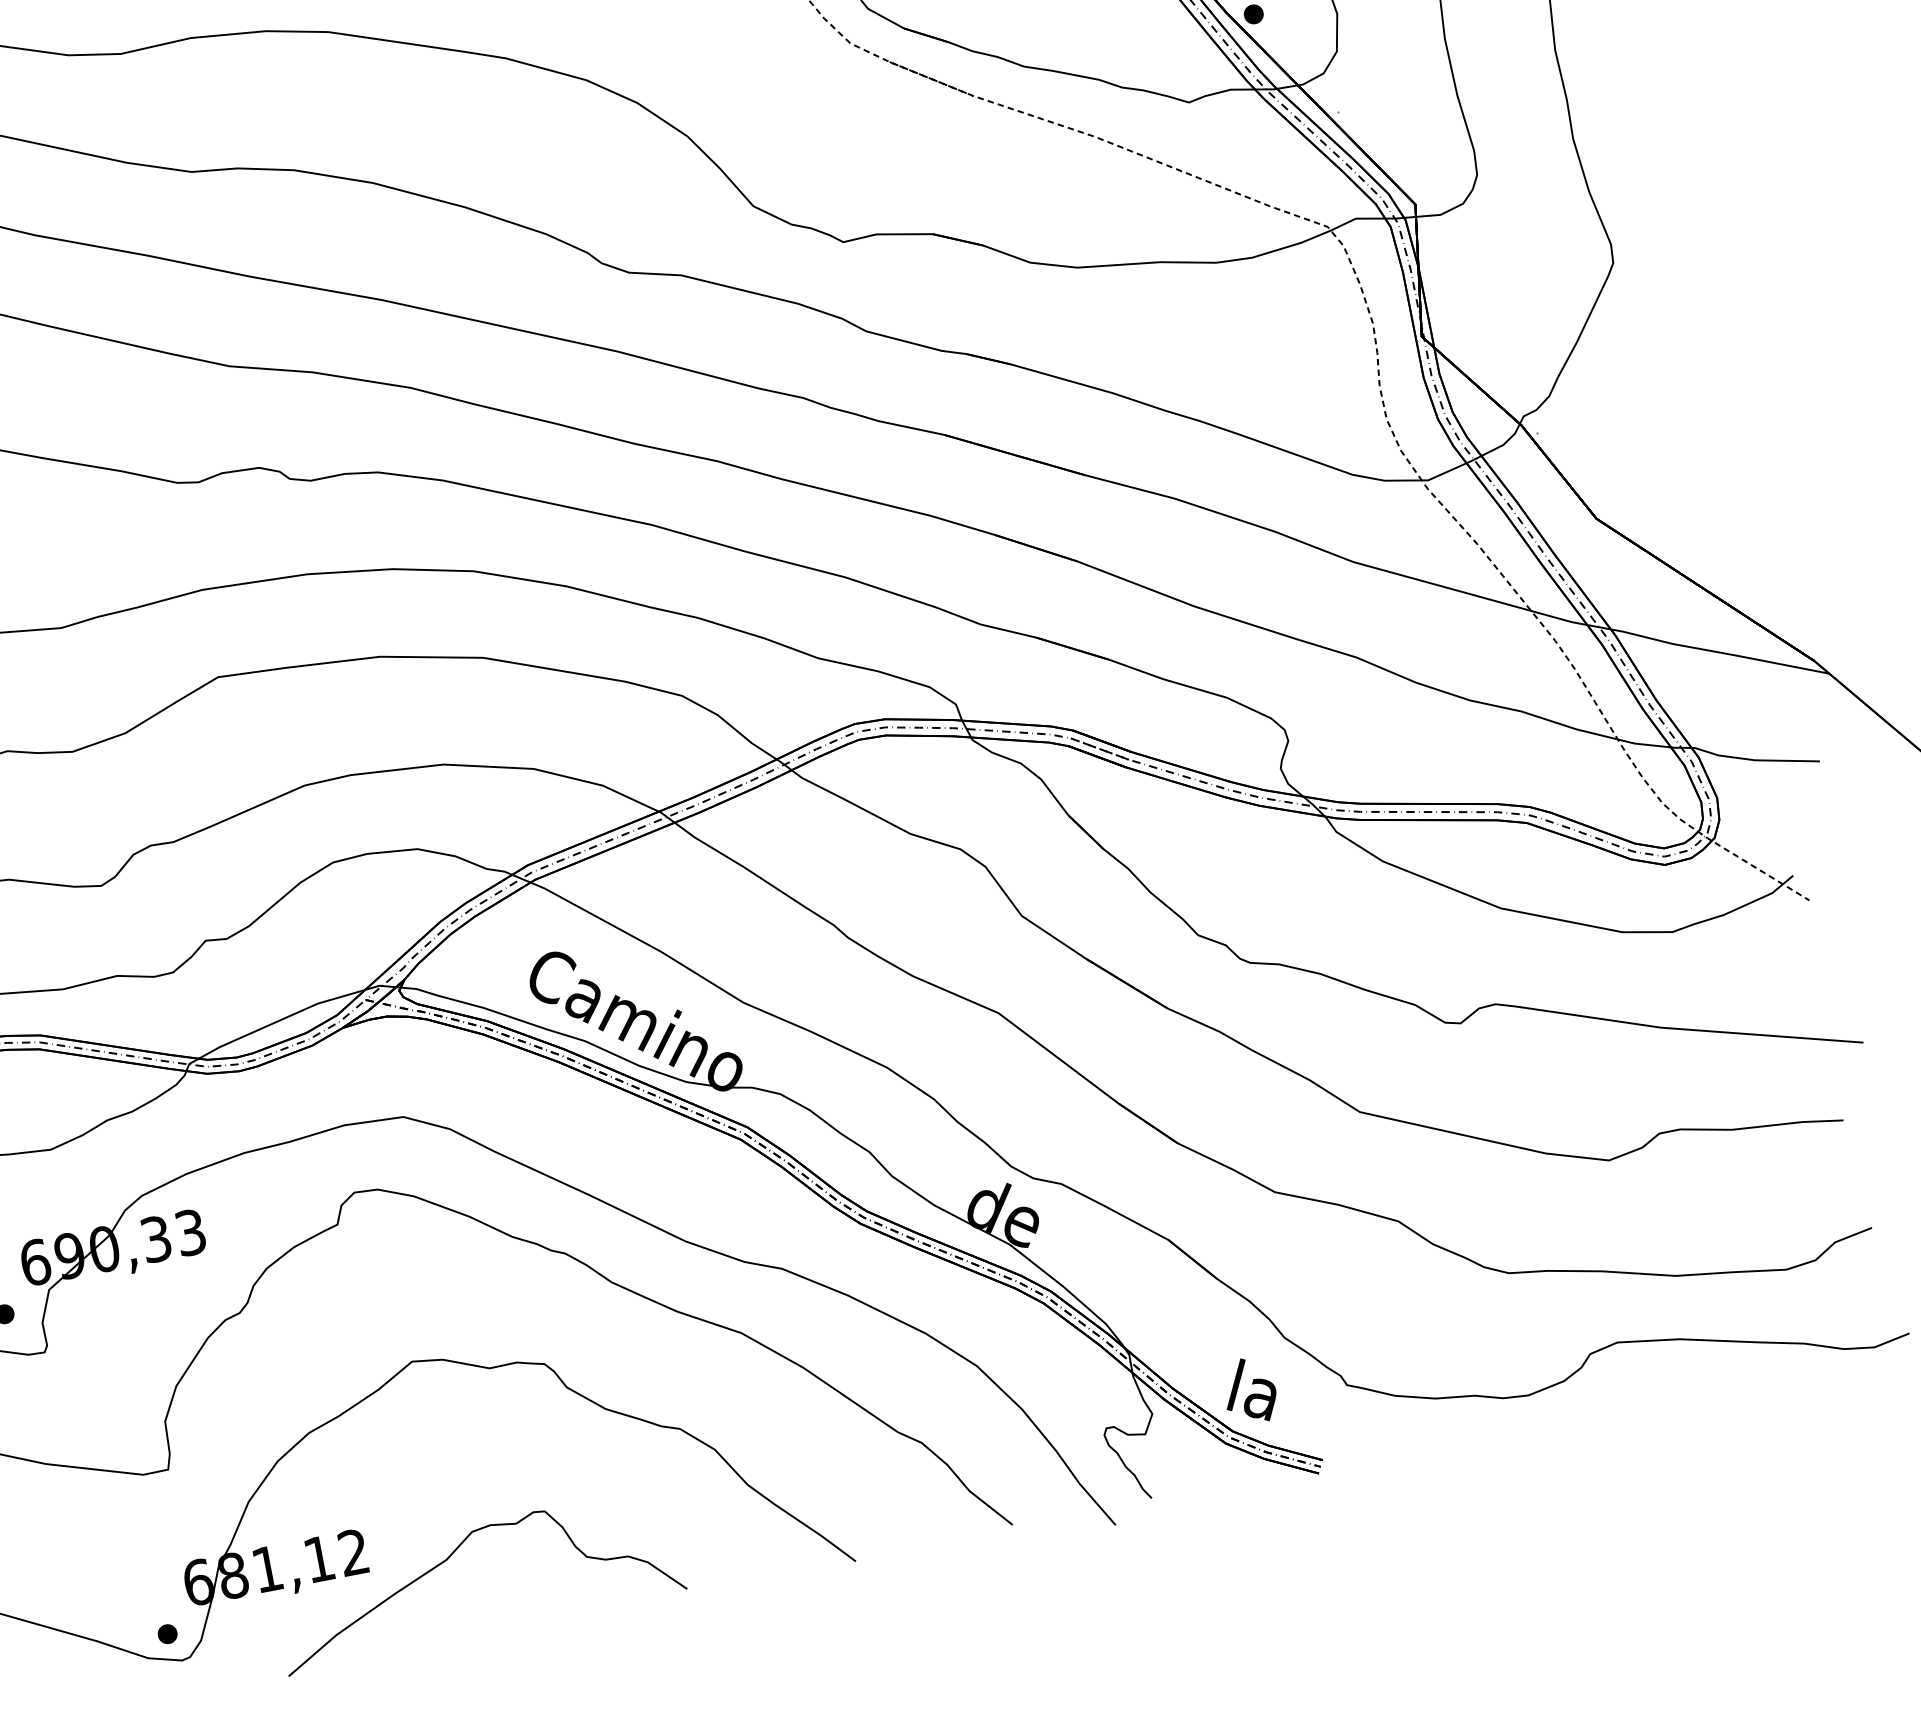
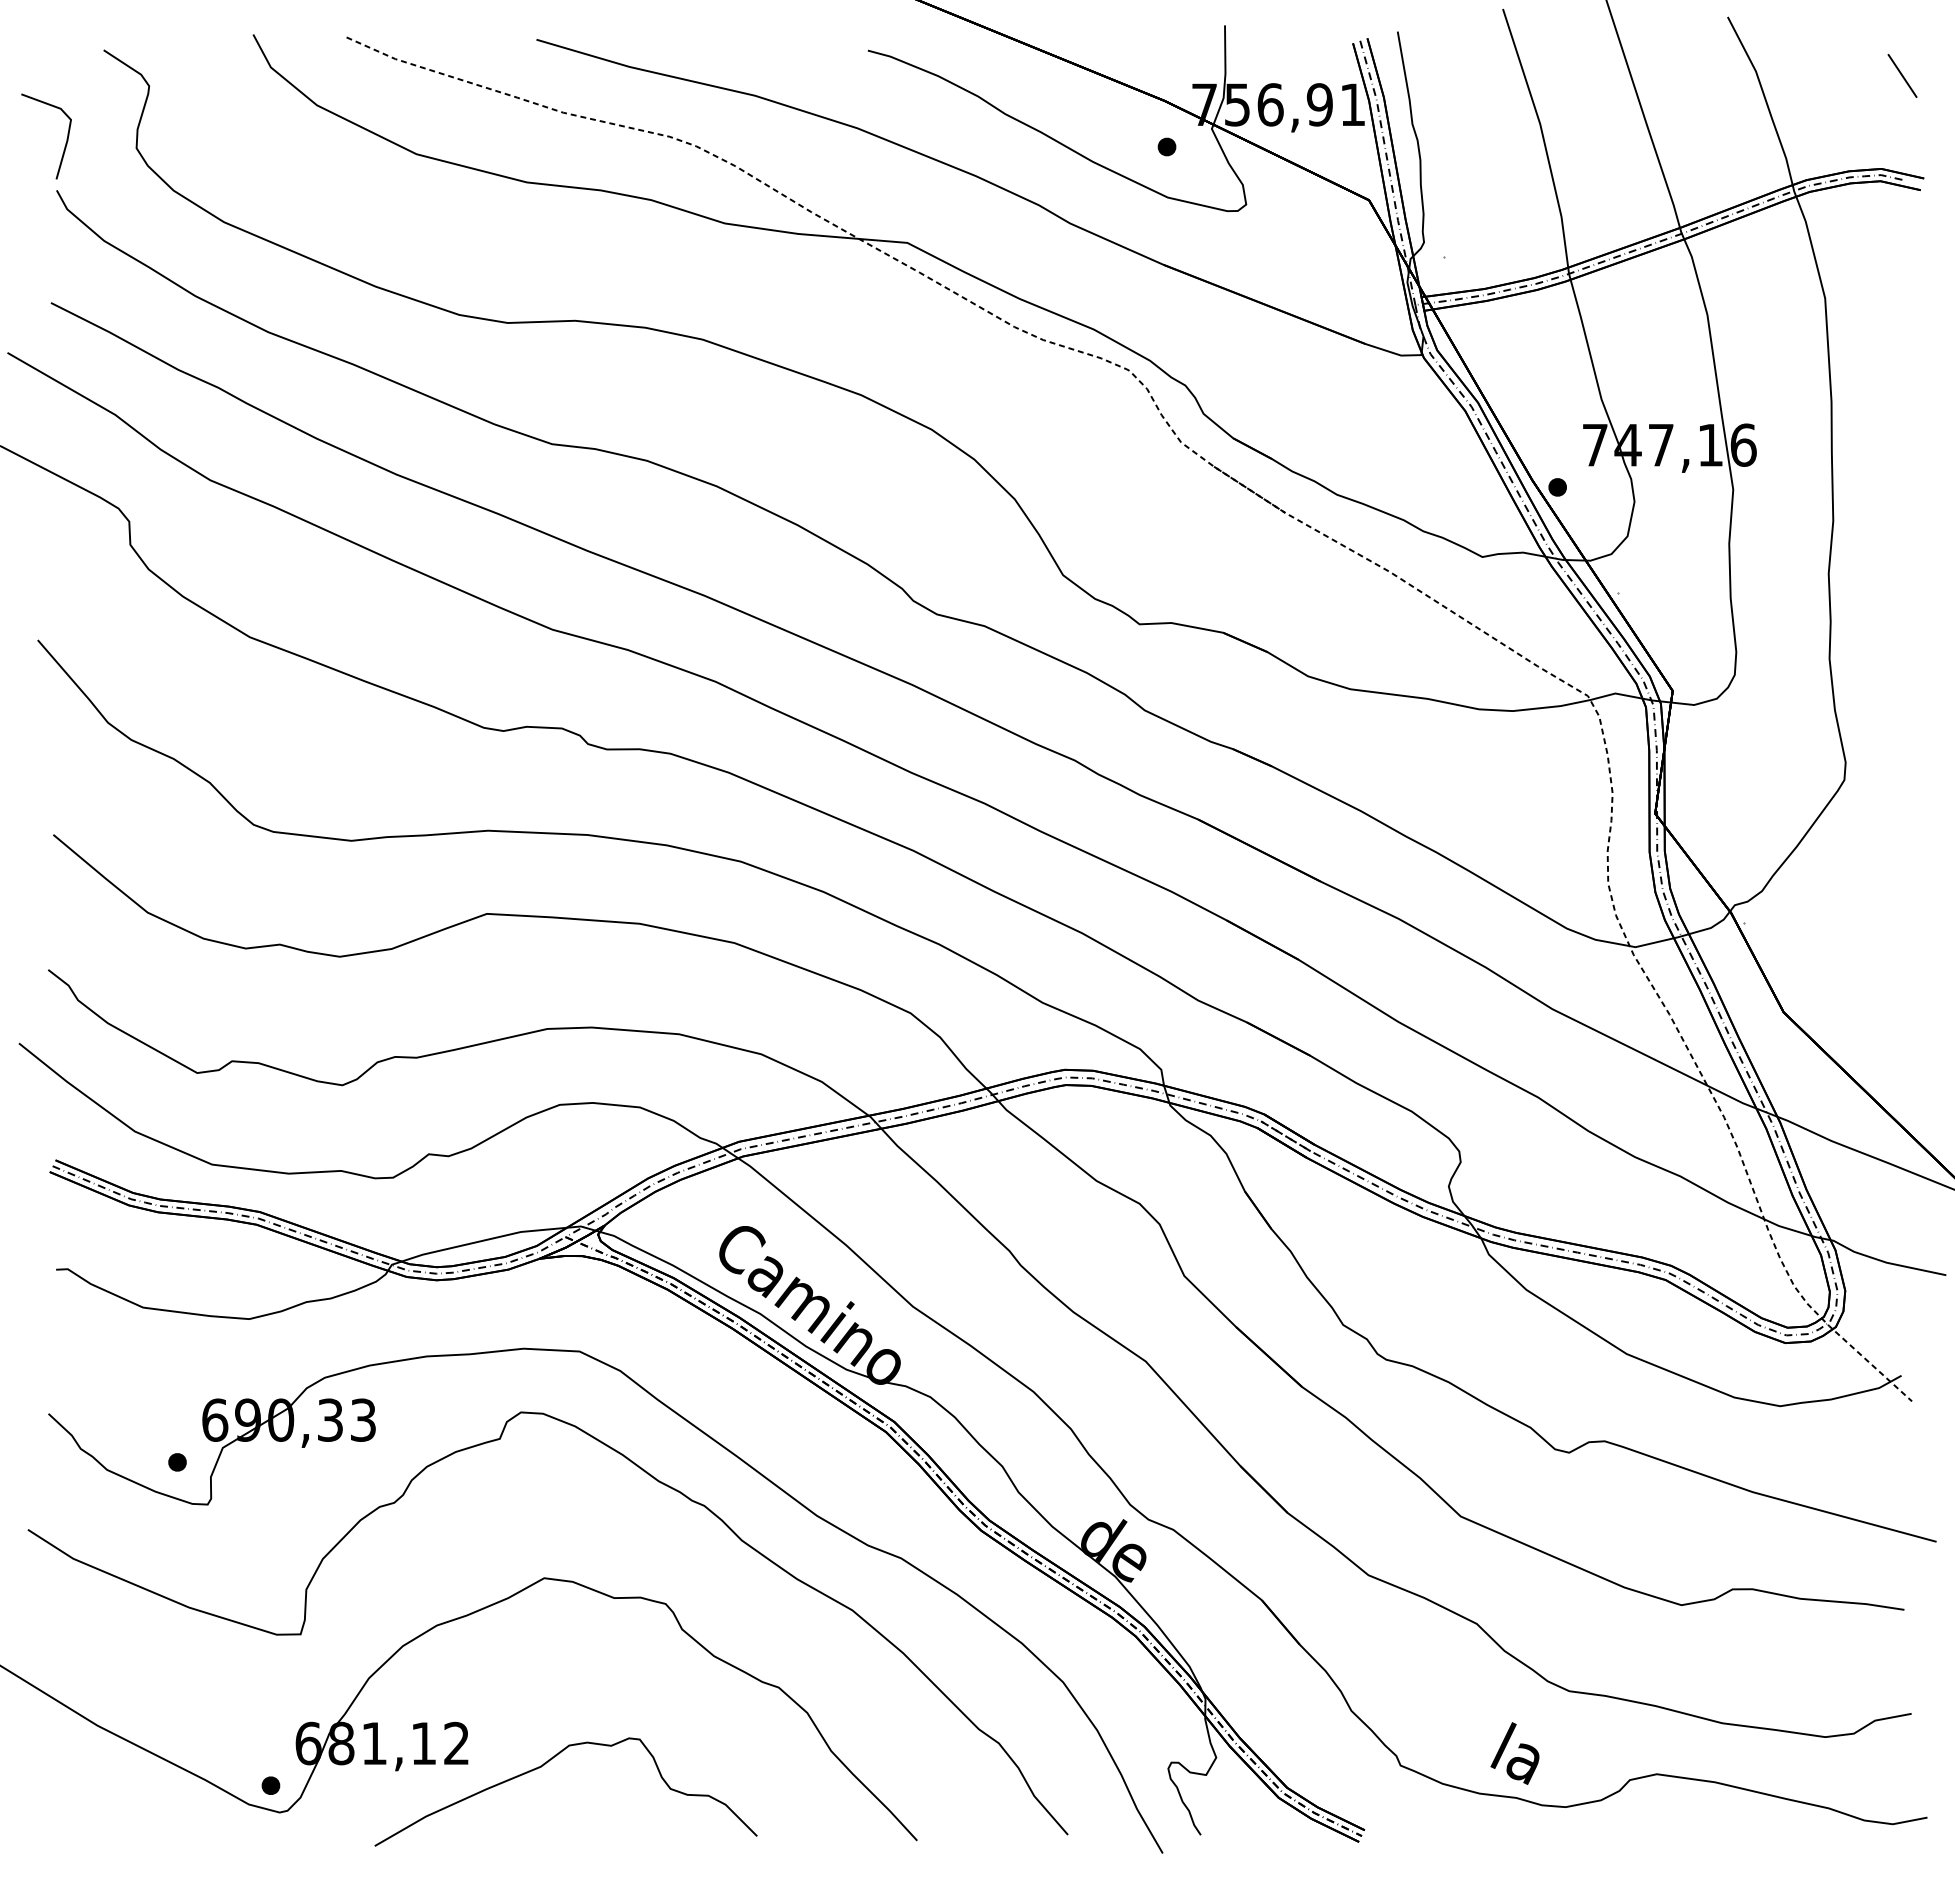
text: (1249, 1390) -> (1514, 1753), moved

